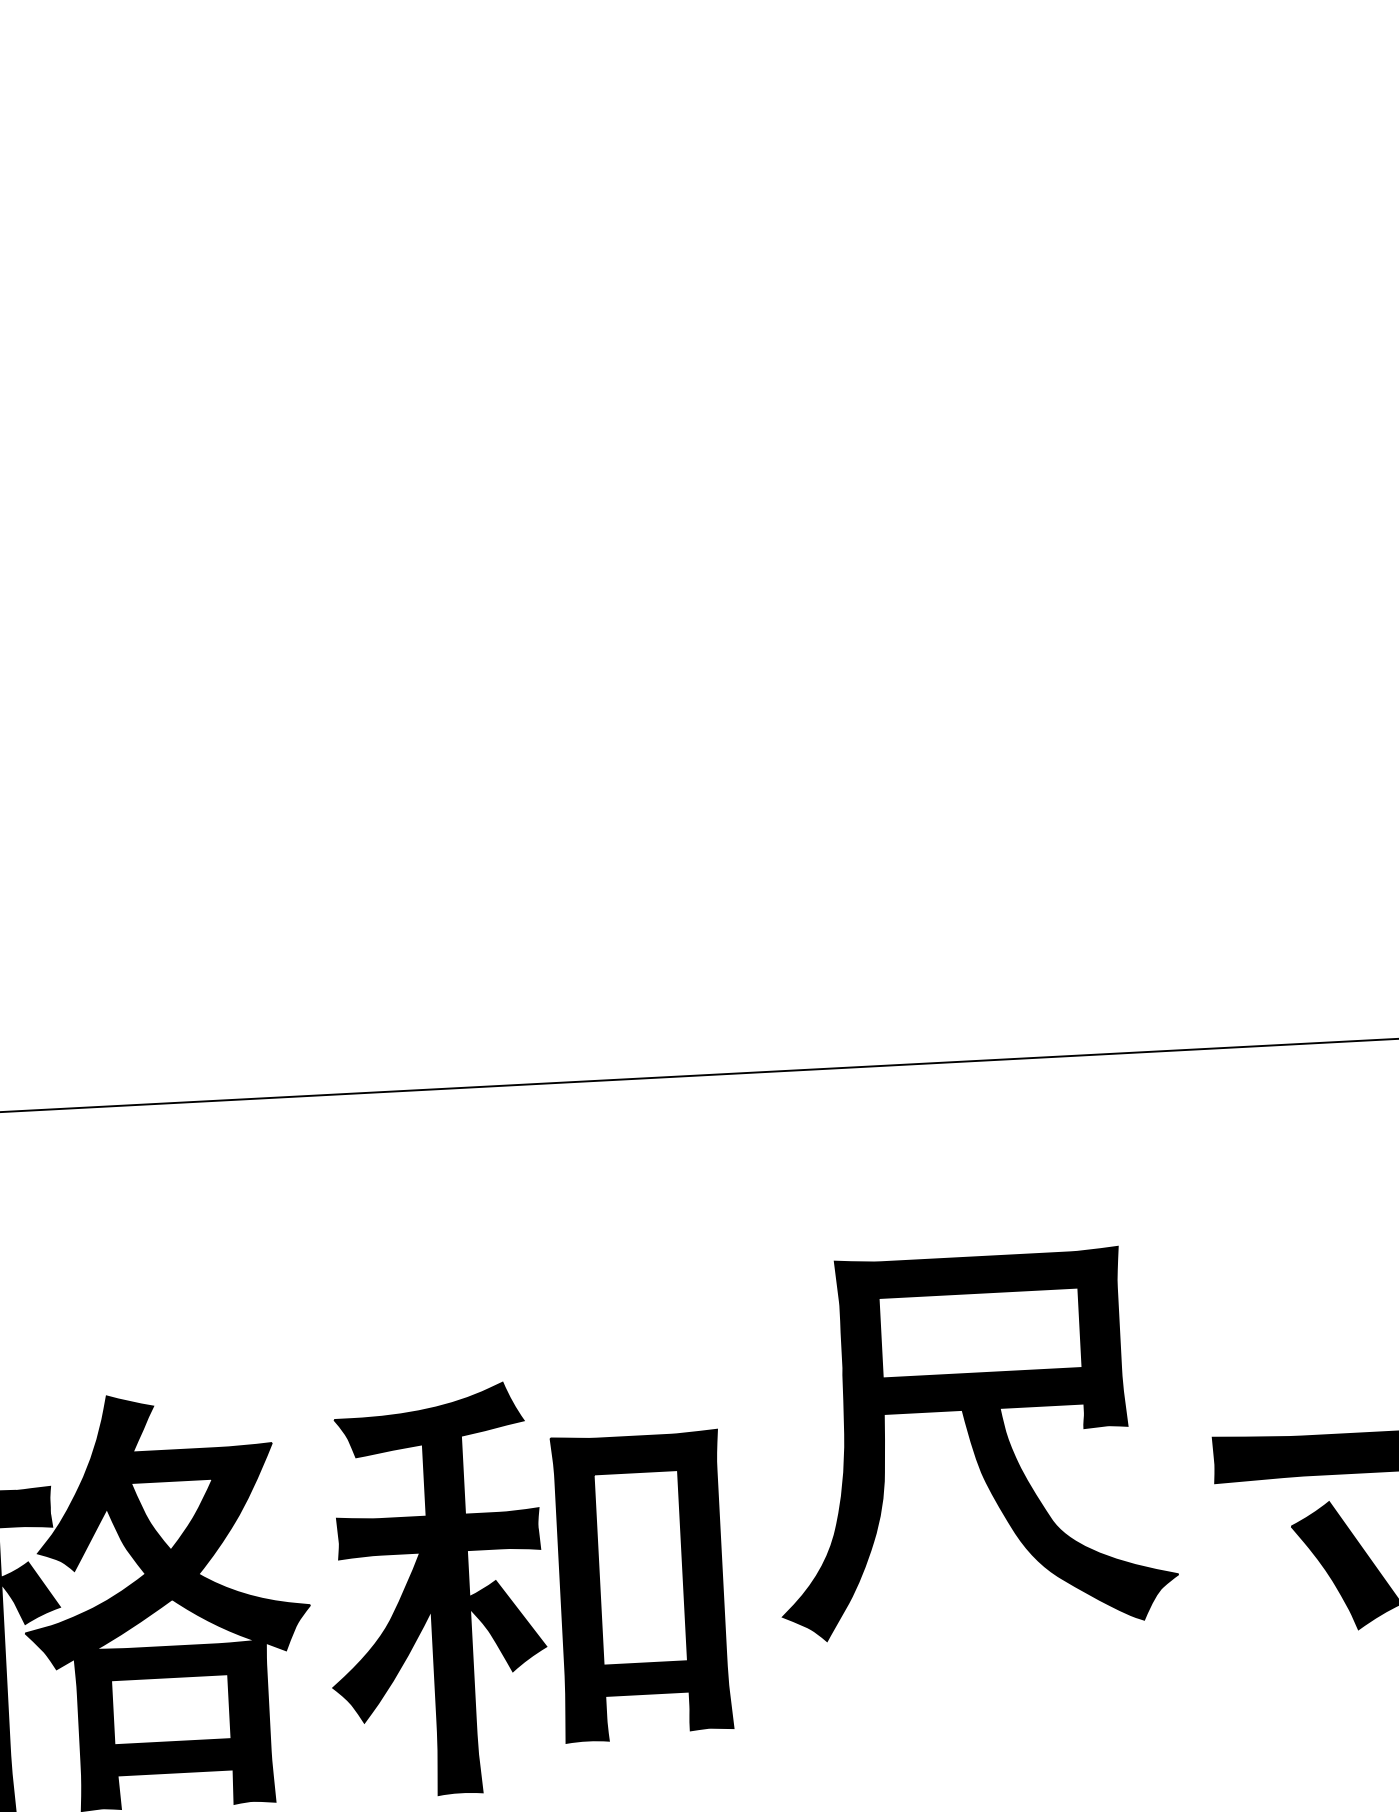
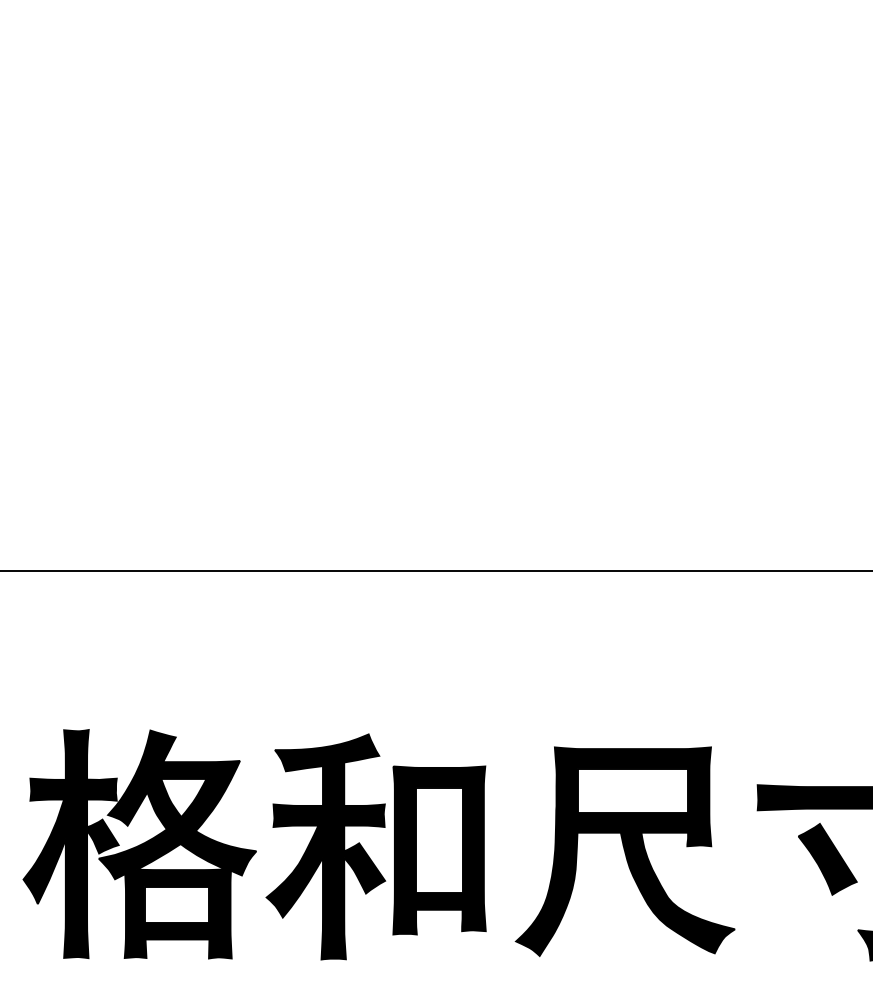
part: (970, 1443) -> (624, 851), moved

